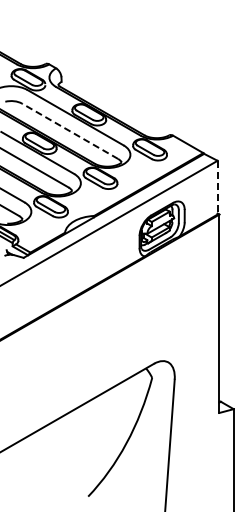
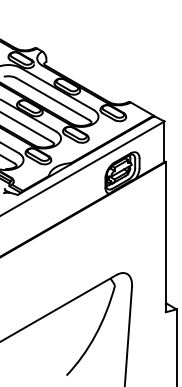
line: (69, 131) -> (52, 99), dashed -> solid
line: (217, 187) -> (164, 141), dashed -> solid

